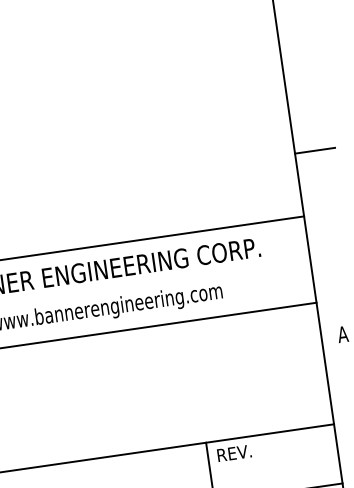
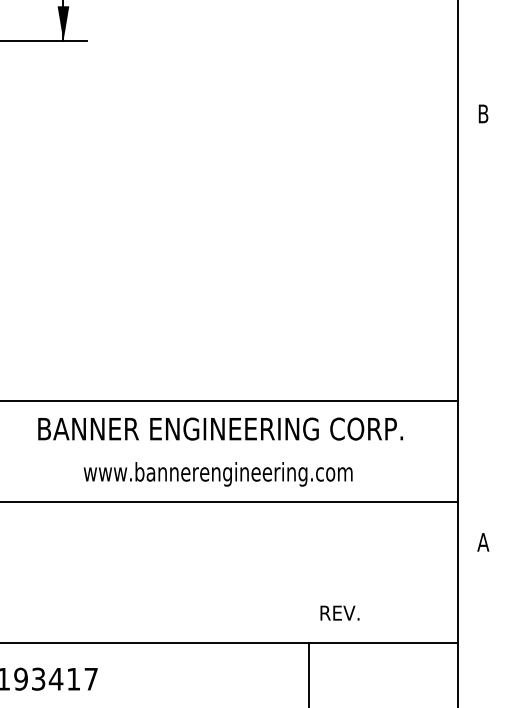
line: (314, 151) -> (481, 328), removed
text: (233, 452) -> (339, 612), moved

